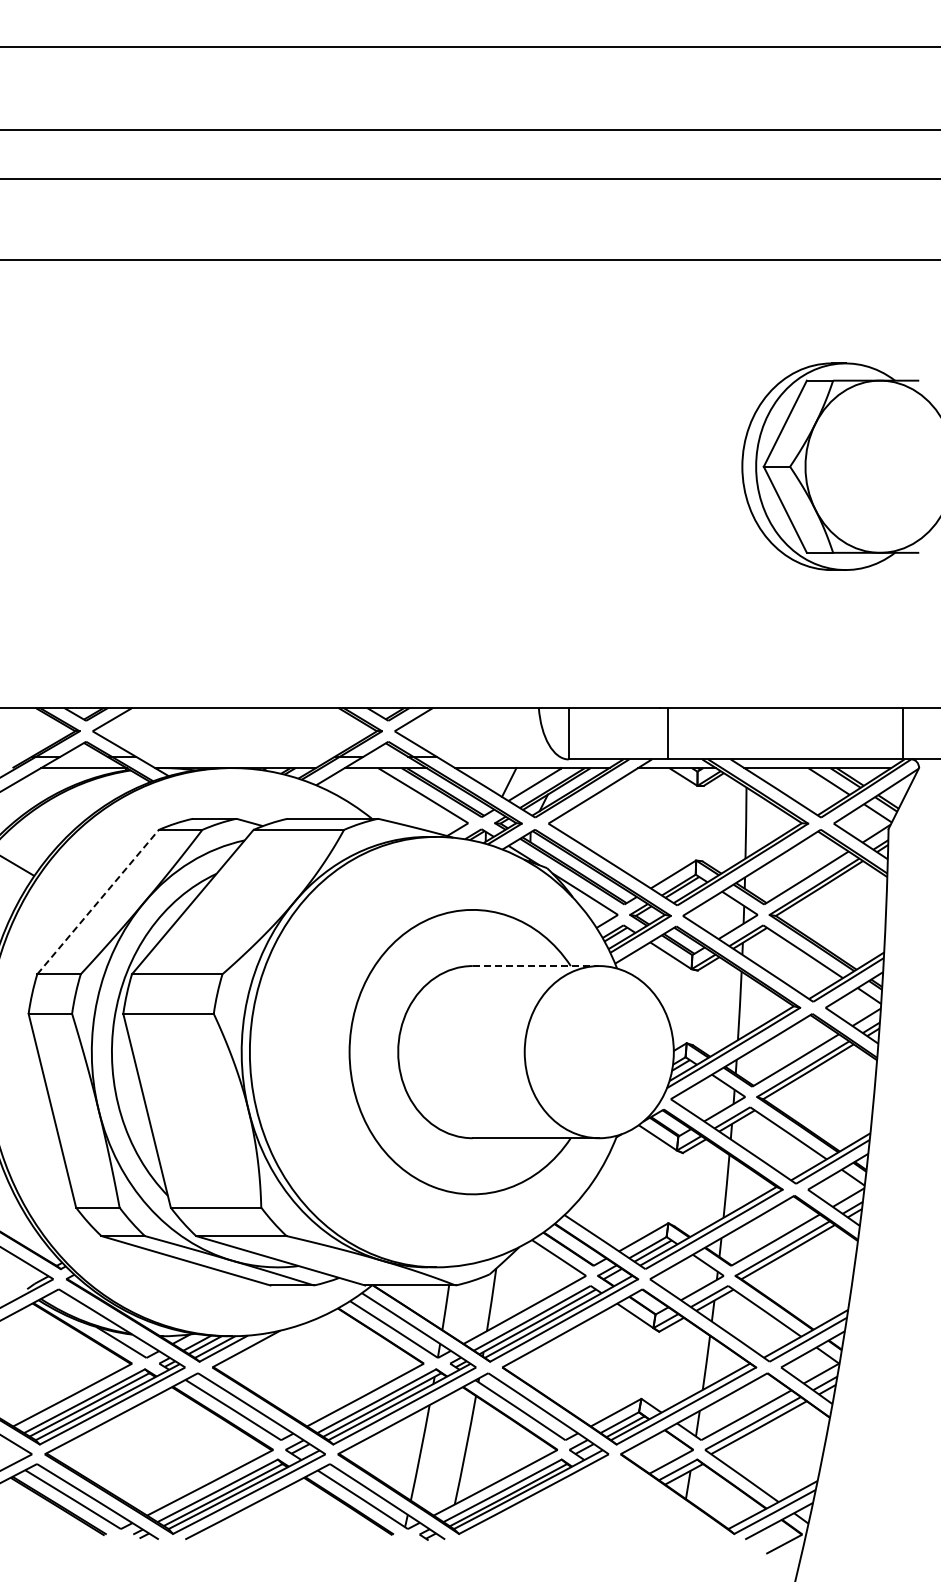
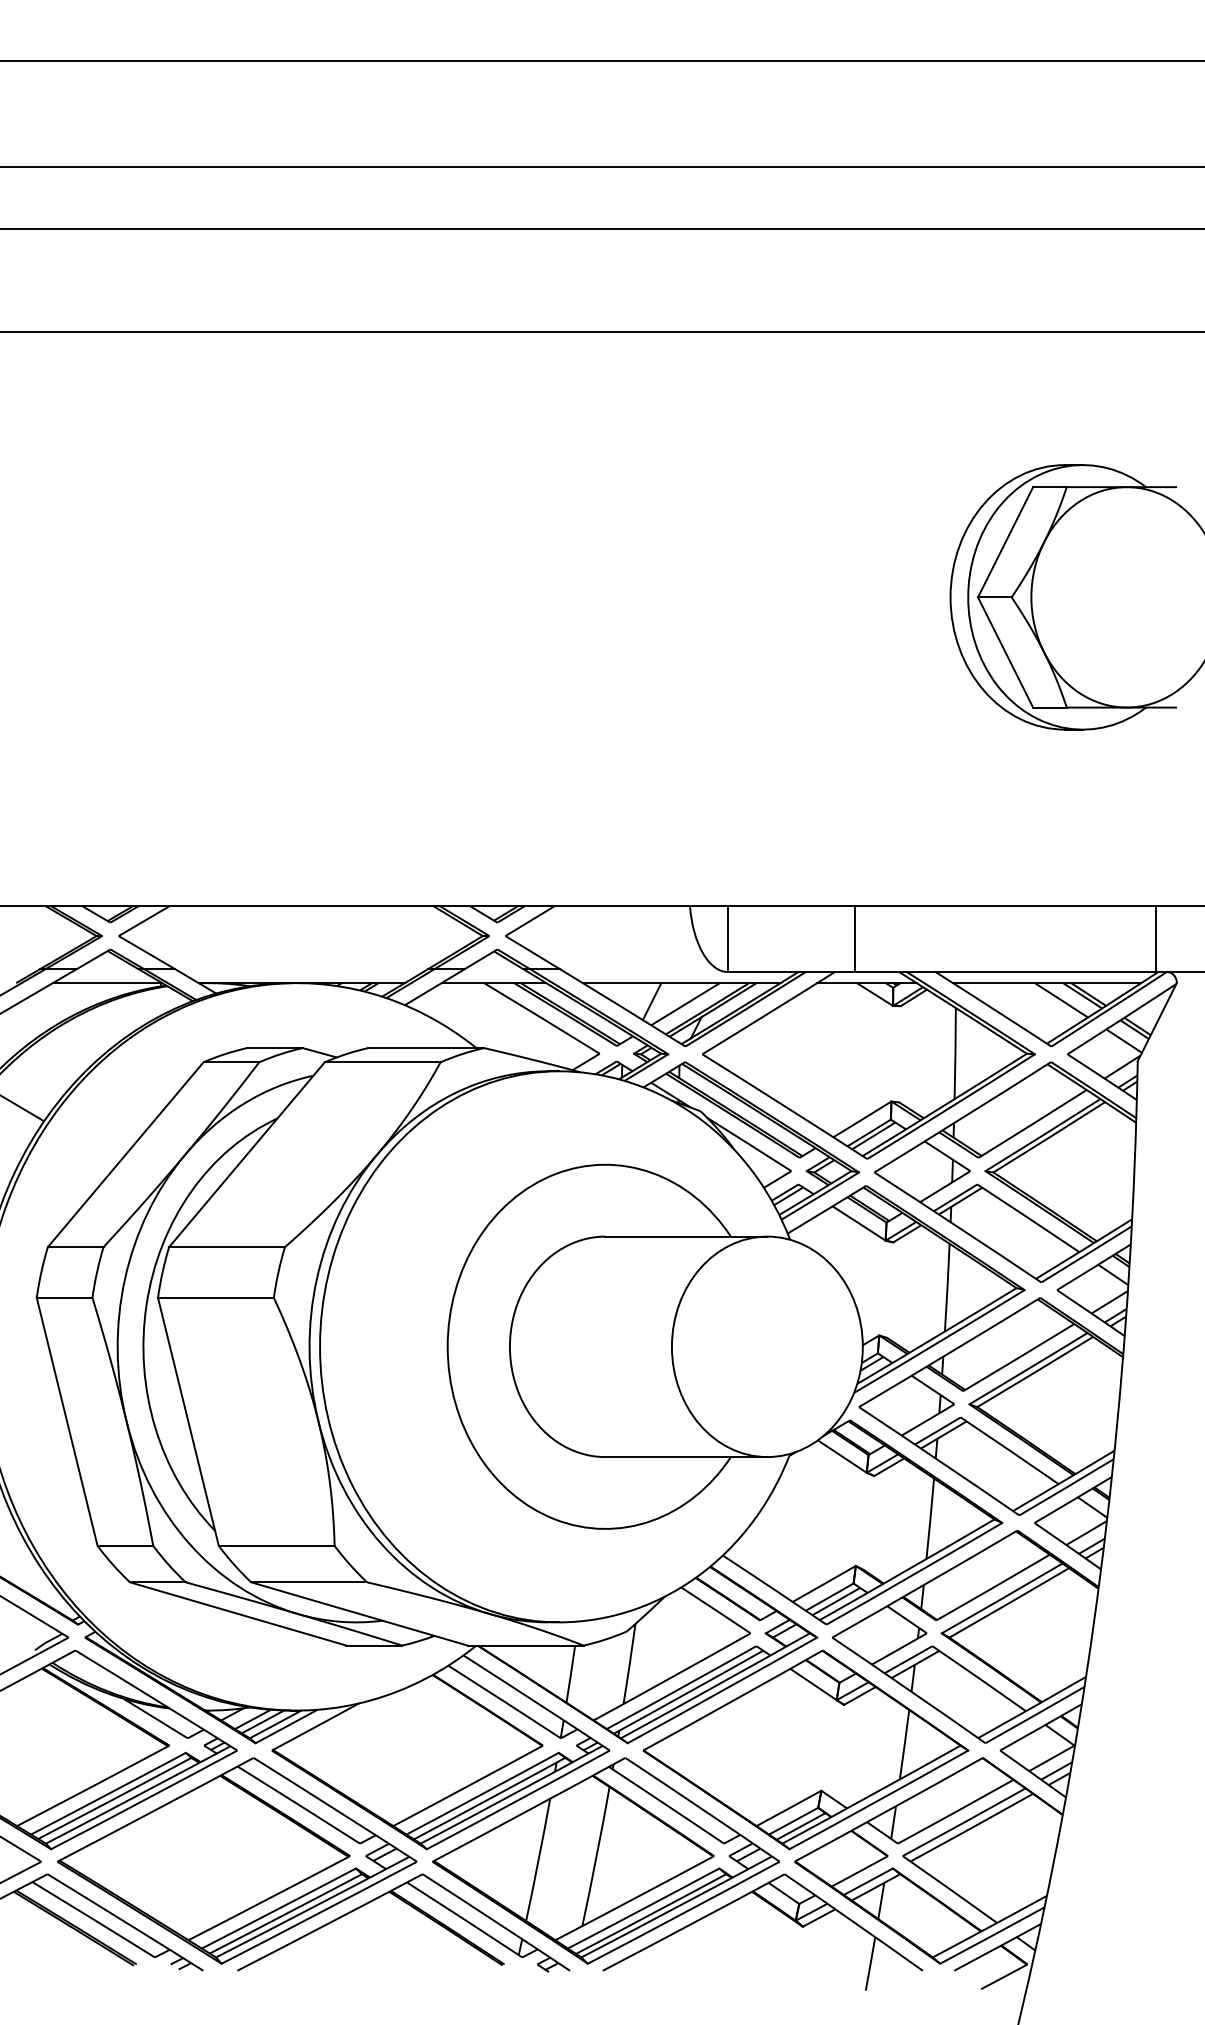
line: (98, 901) -> (126, 1153), dashed -> solid
line: (536, 966) -> (686, 1237), dashed -> solid
part: (606, 1492) -> (776, 1910), added

